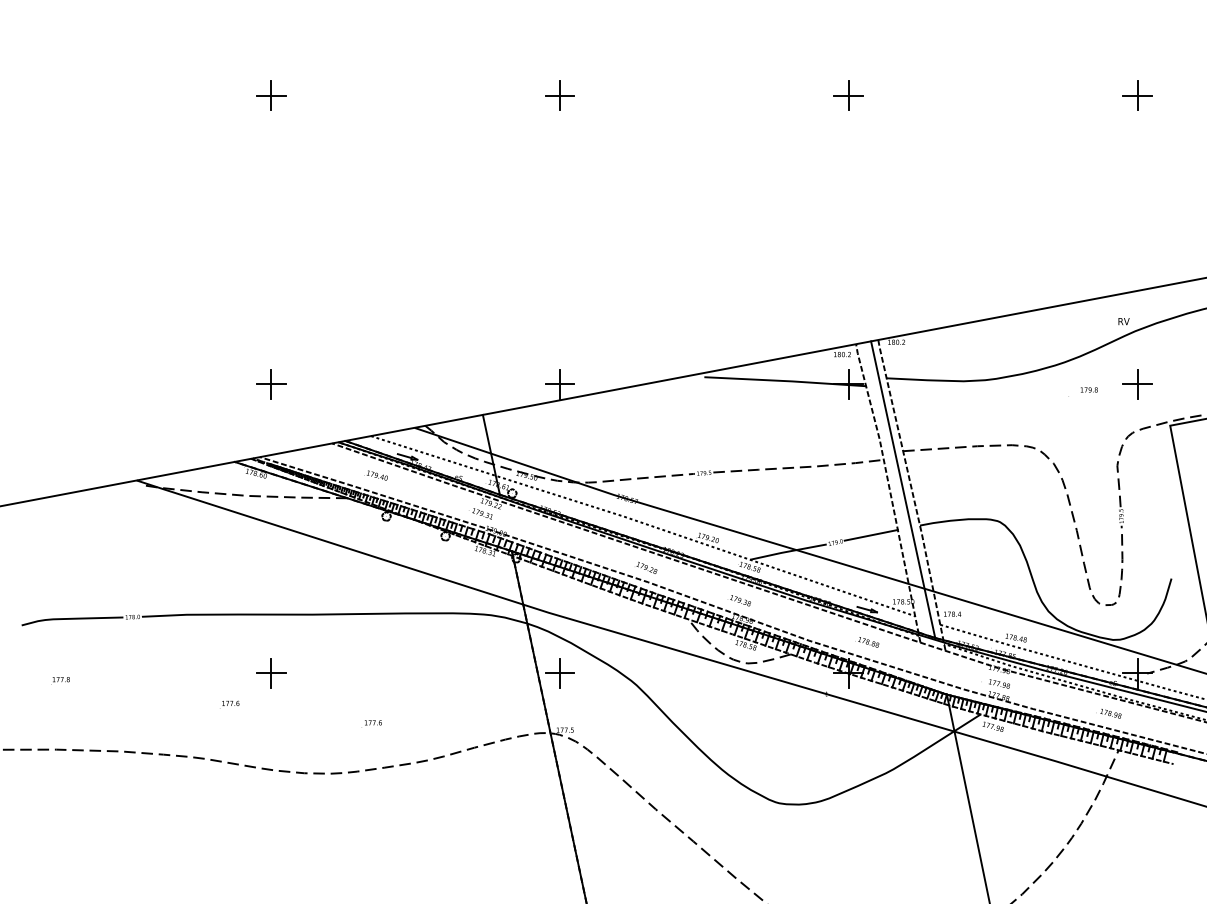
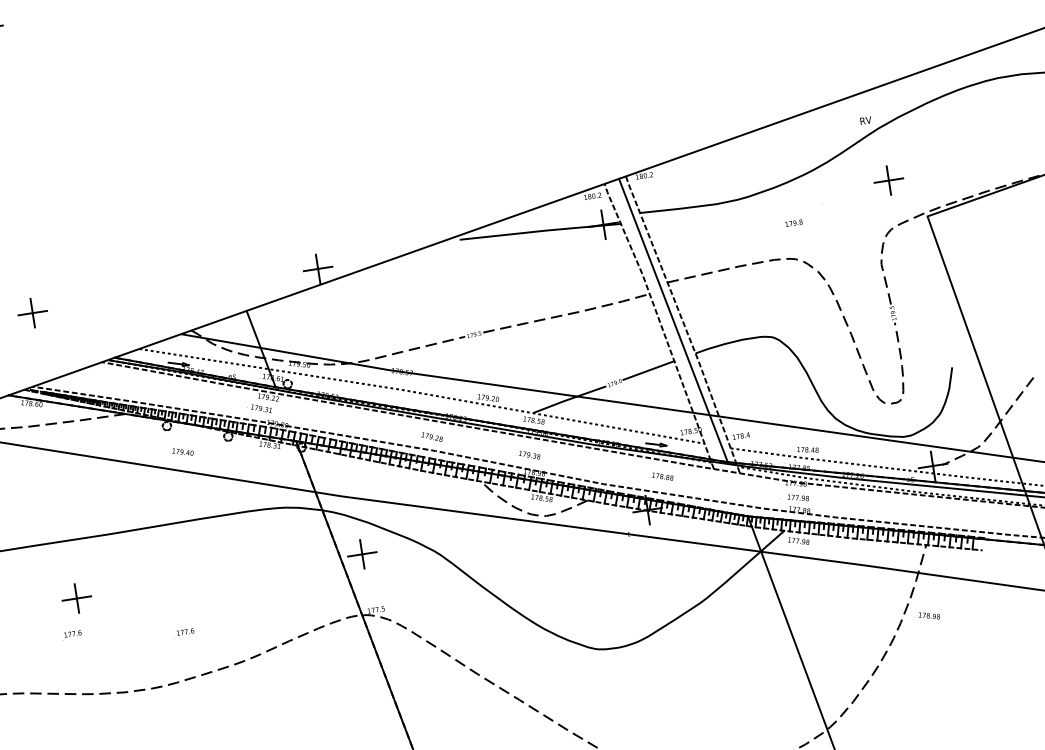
text: (1089, 389) -> (794, 222), moved
text: (375, 475) -> (181, 452), moved
text: (229, 704) -> (71, 635), moved
text: (1108, 713) -> (926, 616), moved

